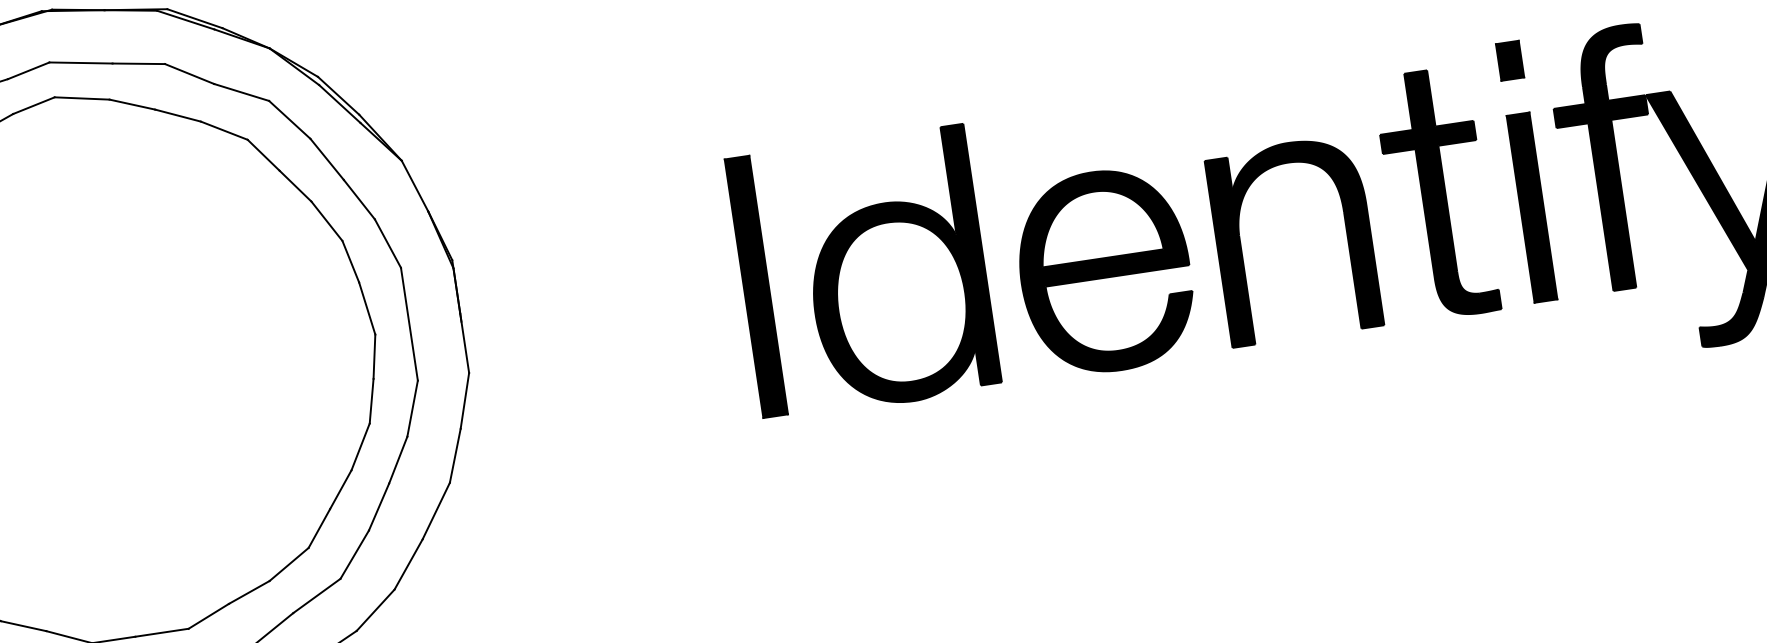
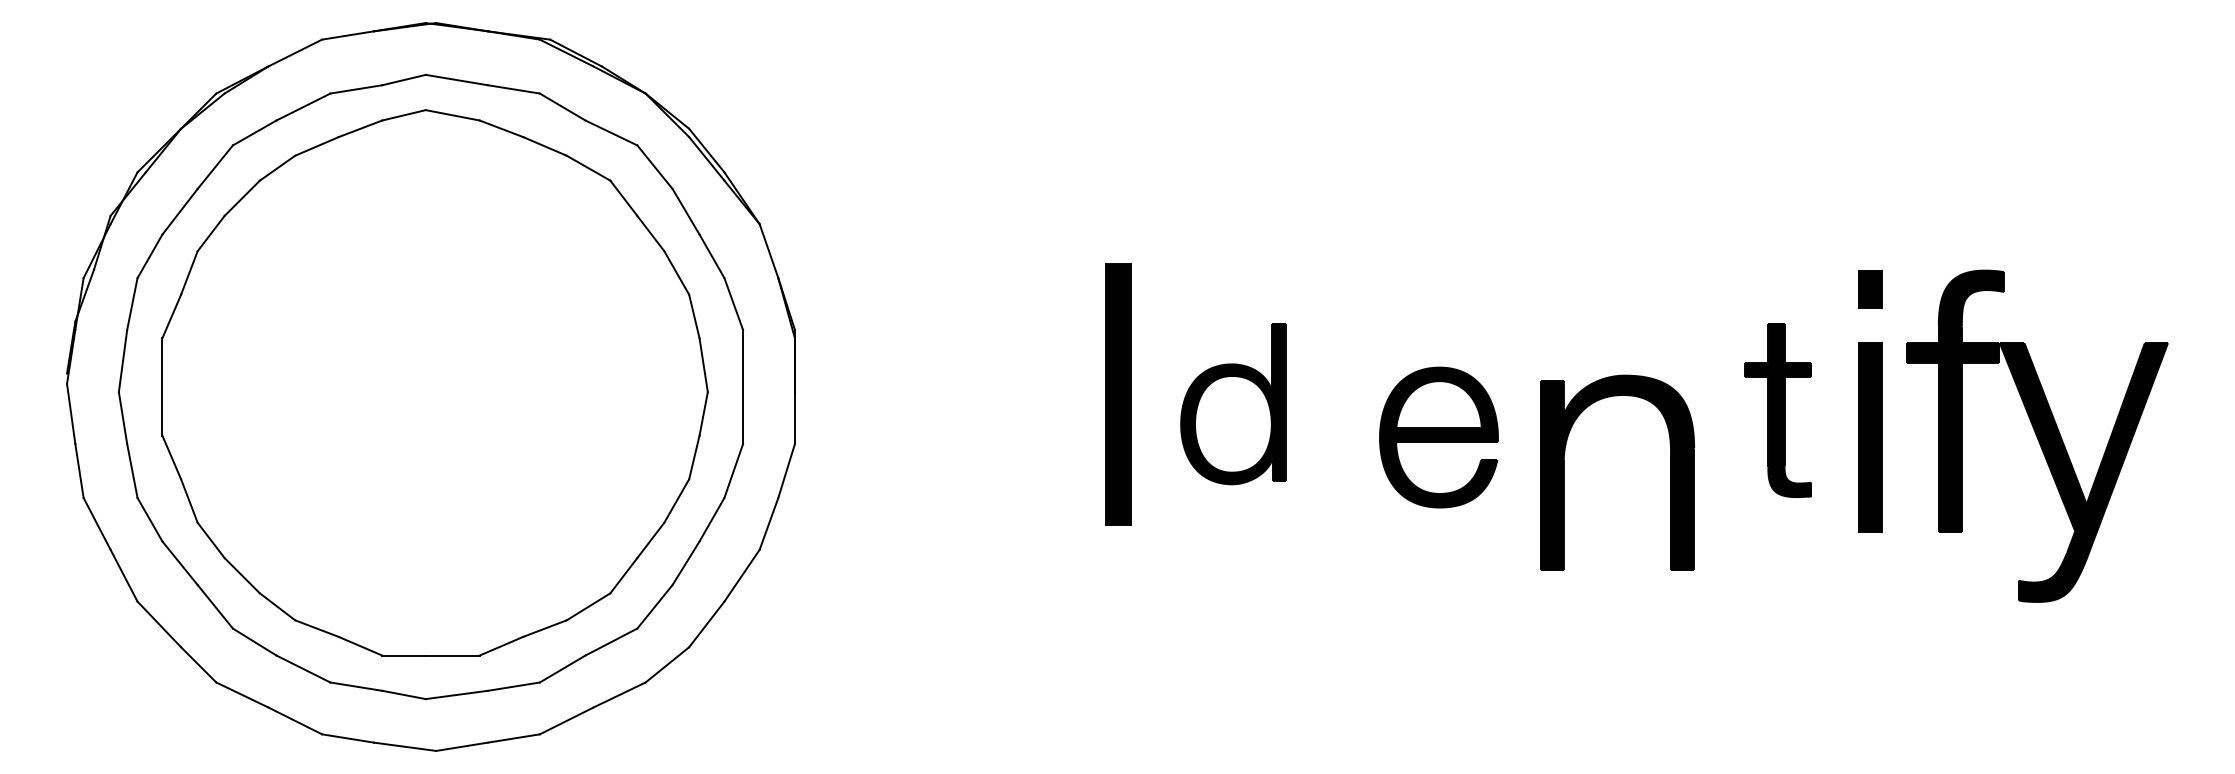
part: (1436, 194) -> (1778, 410), size x0.7
part: (1241, 247) -> (1564, 472), moved
part: (897, 269) -> (1233, 404), size x0.6
part: (1104, 271) -> (1438, 437), size x0.7
part: (756, 287) -> (1118, 394), moved

